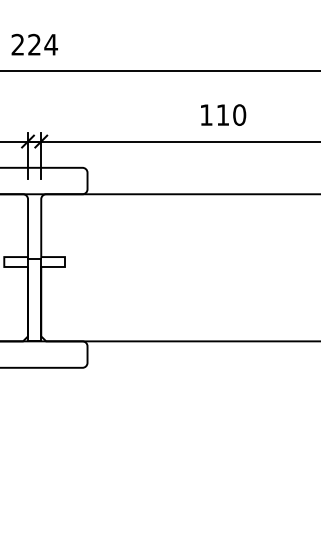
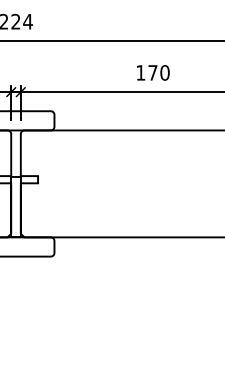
text: (223, 114) -> (153, 72), 110 -> 170

